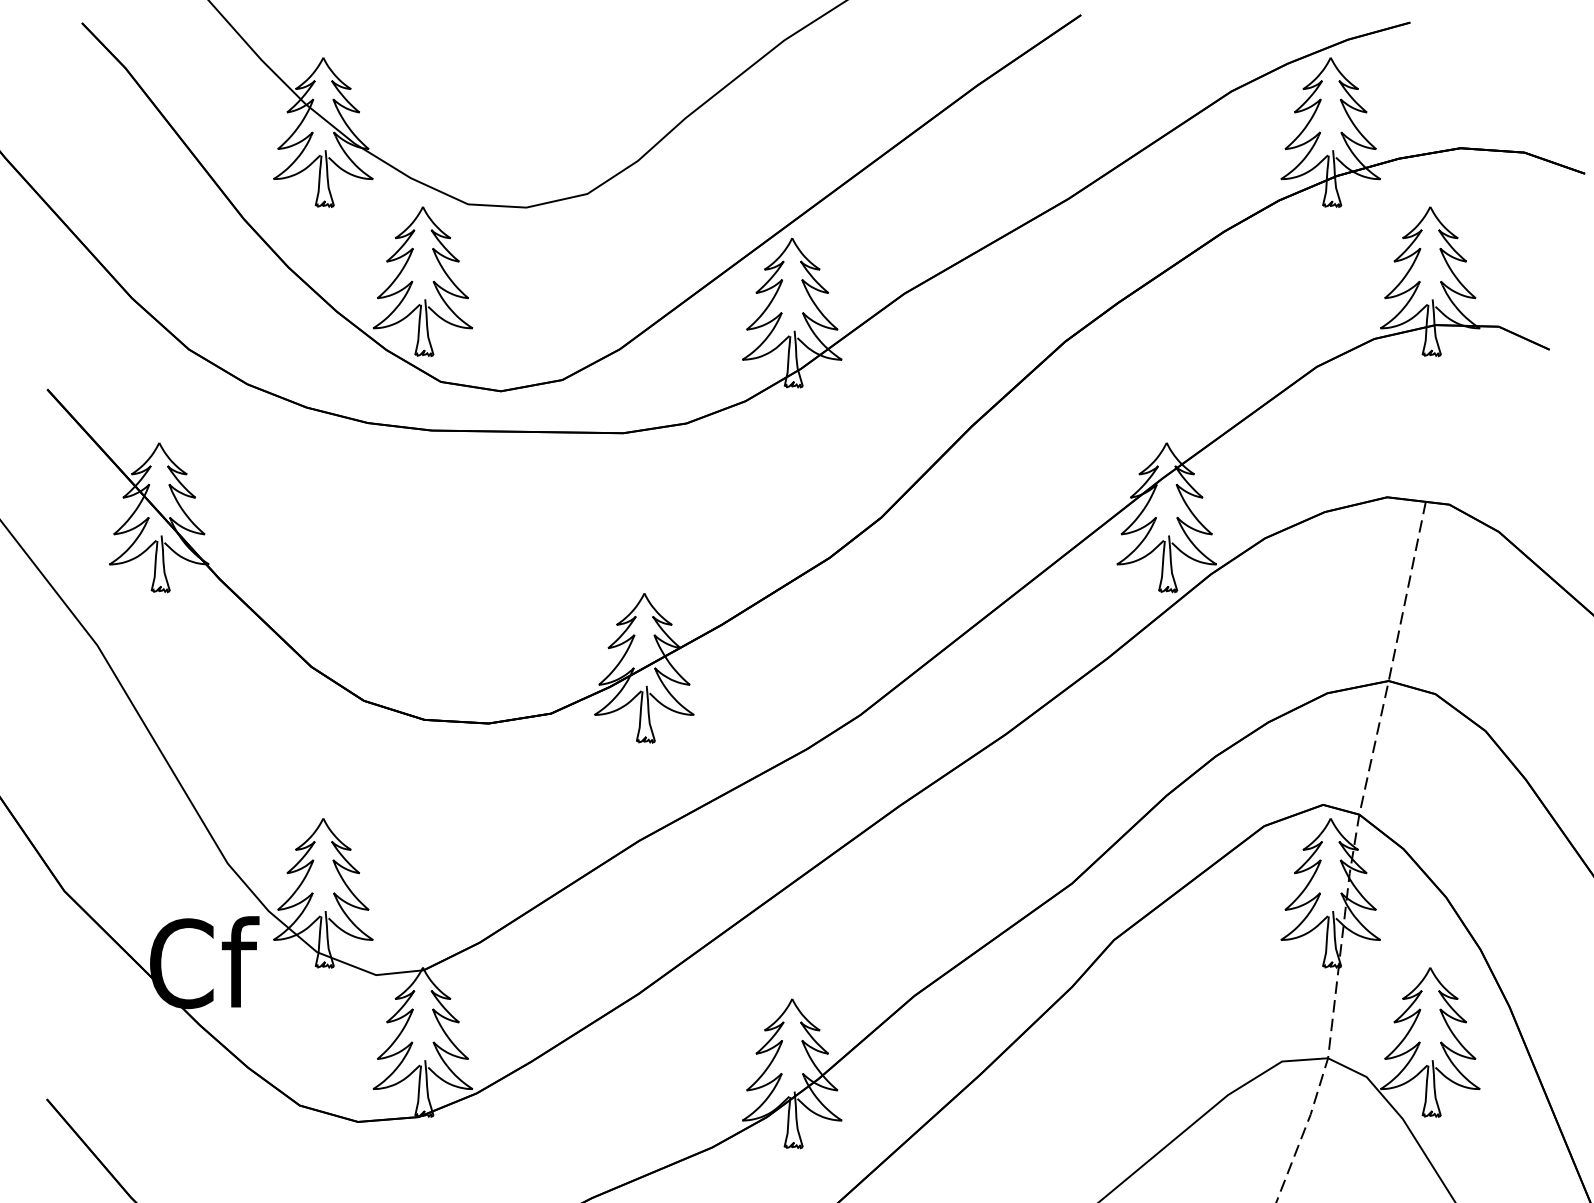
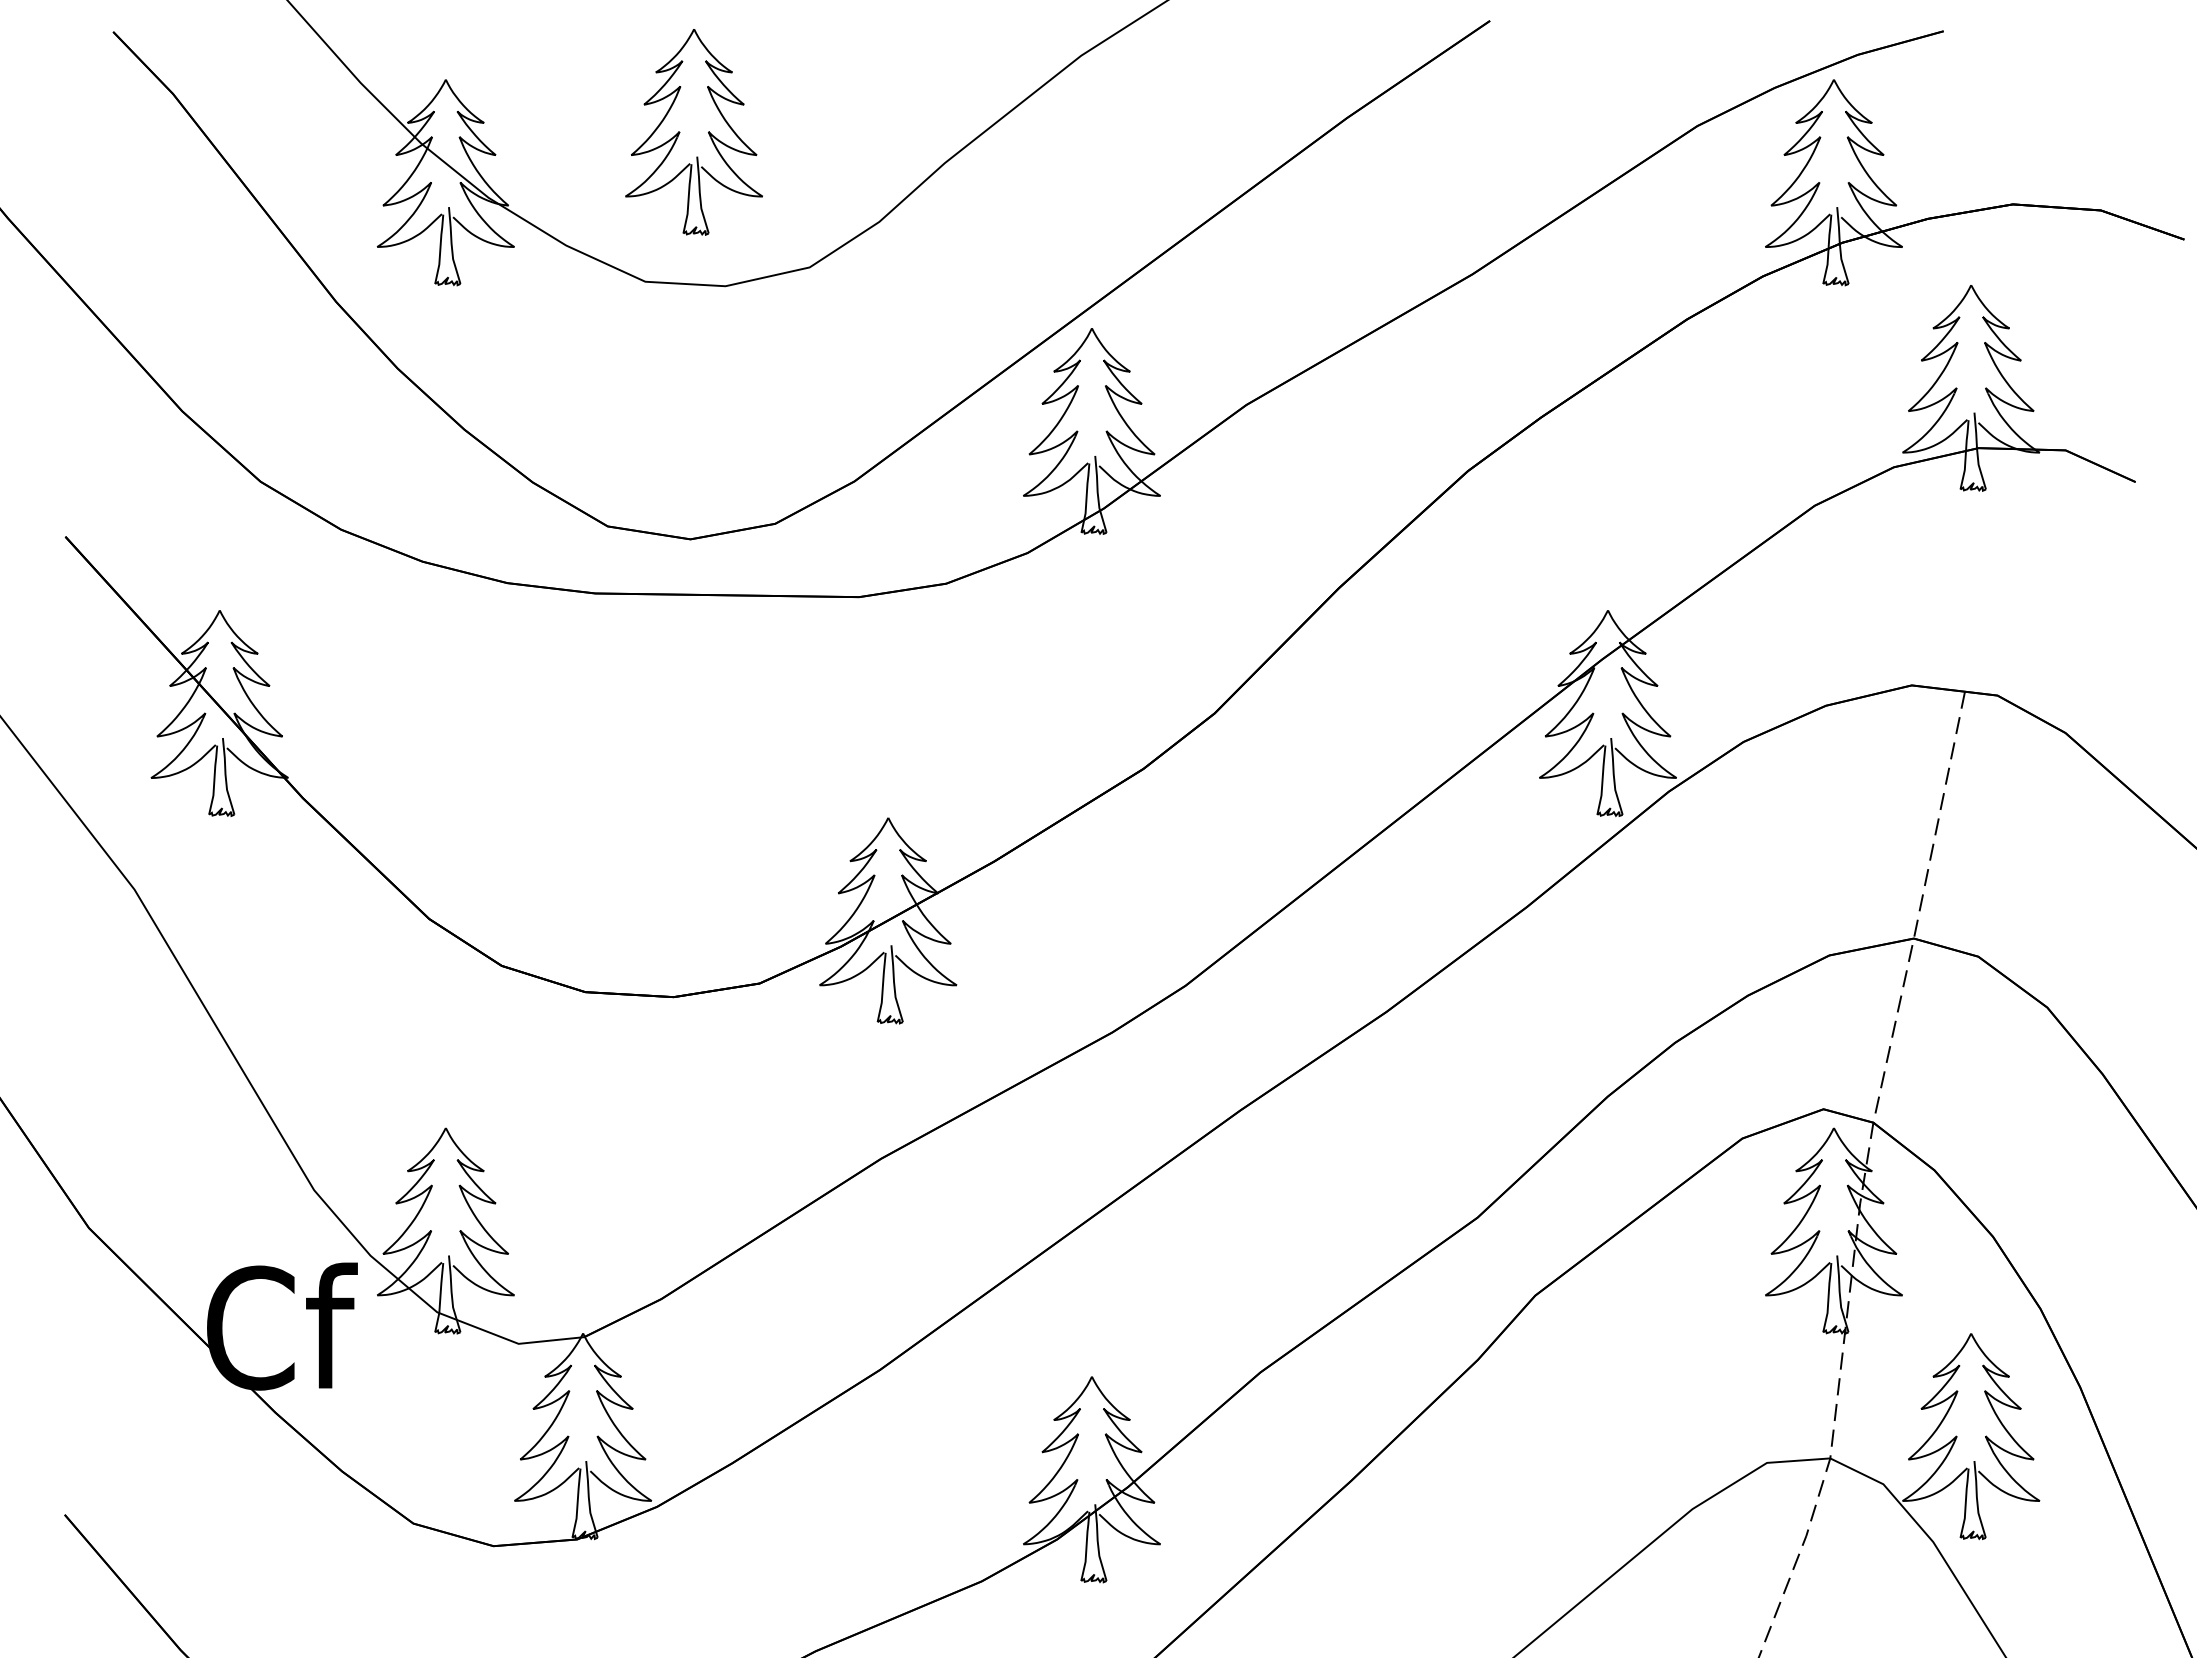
part: (413, 281) -> (680, 132), moved

